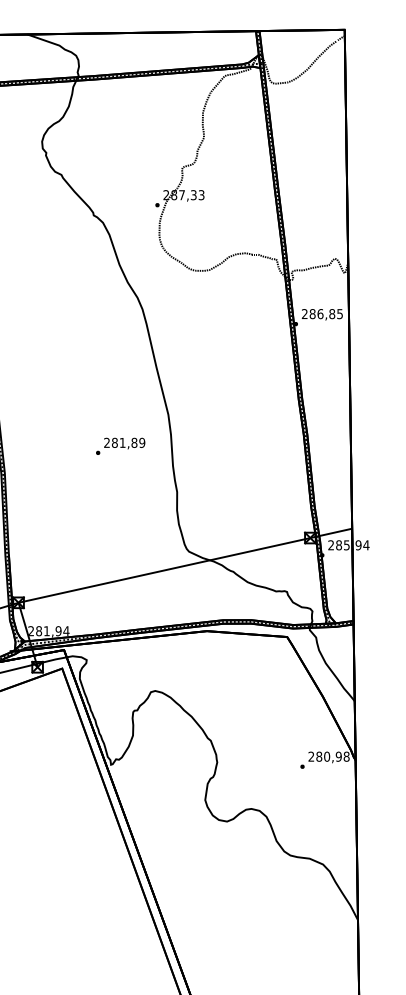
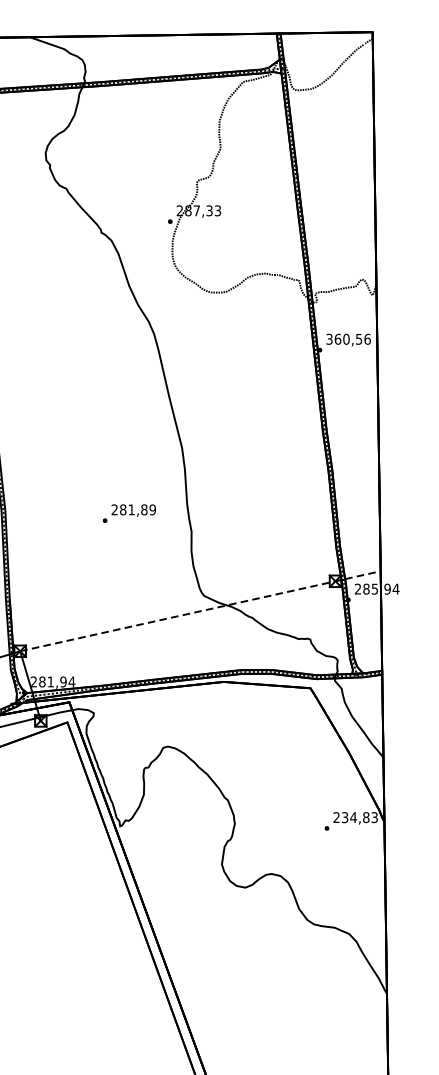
text: (322, 314) -> (348, 339), 286,85 -> 360,56
text: (120, 445) -> (129, 512), moved
line: (186, 565) -> (201, 610), solid -> dashed
text: (332, 756) -> (359, 817), 280,98 -> 234,83

